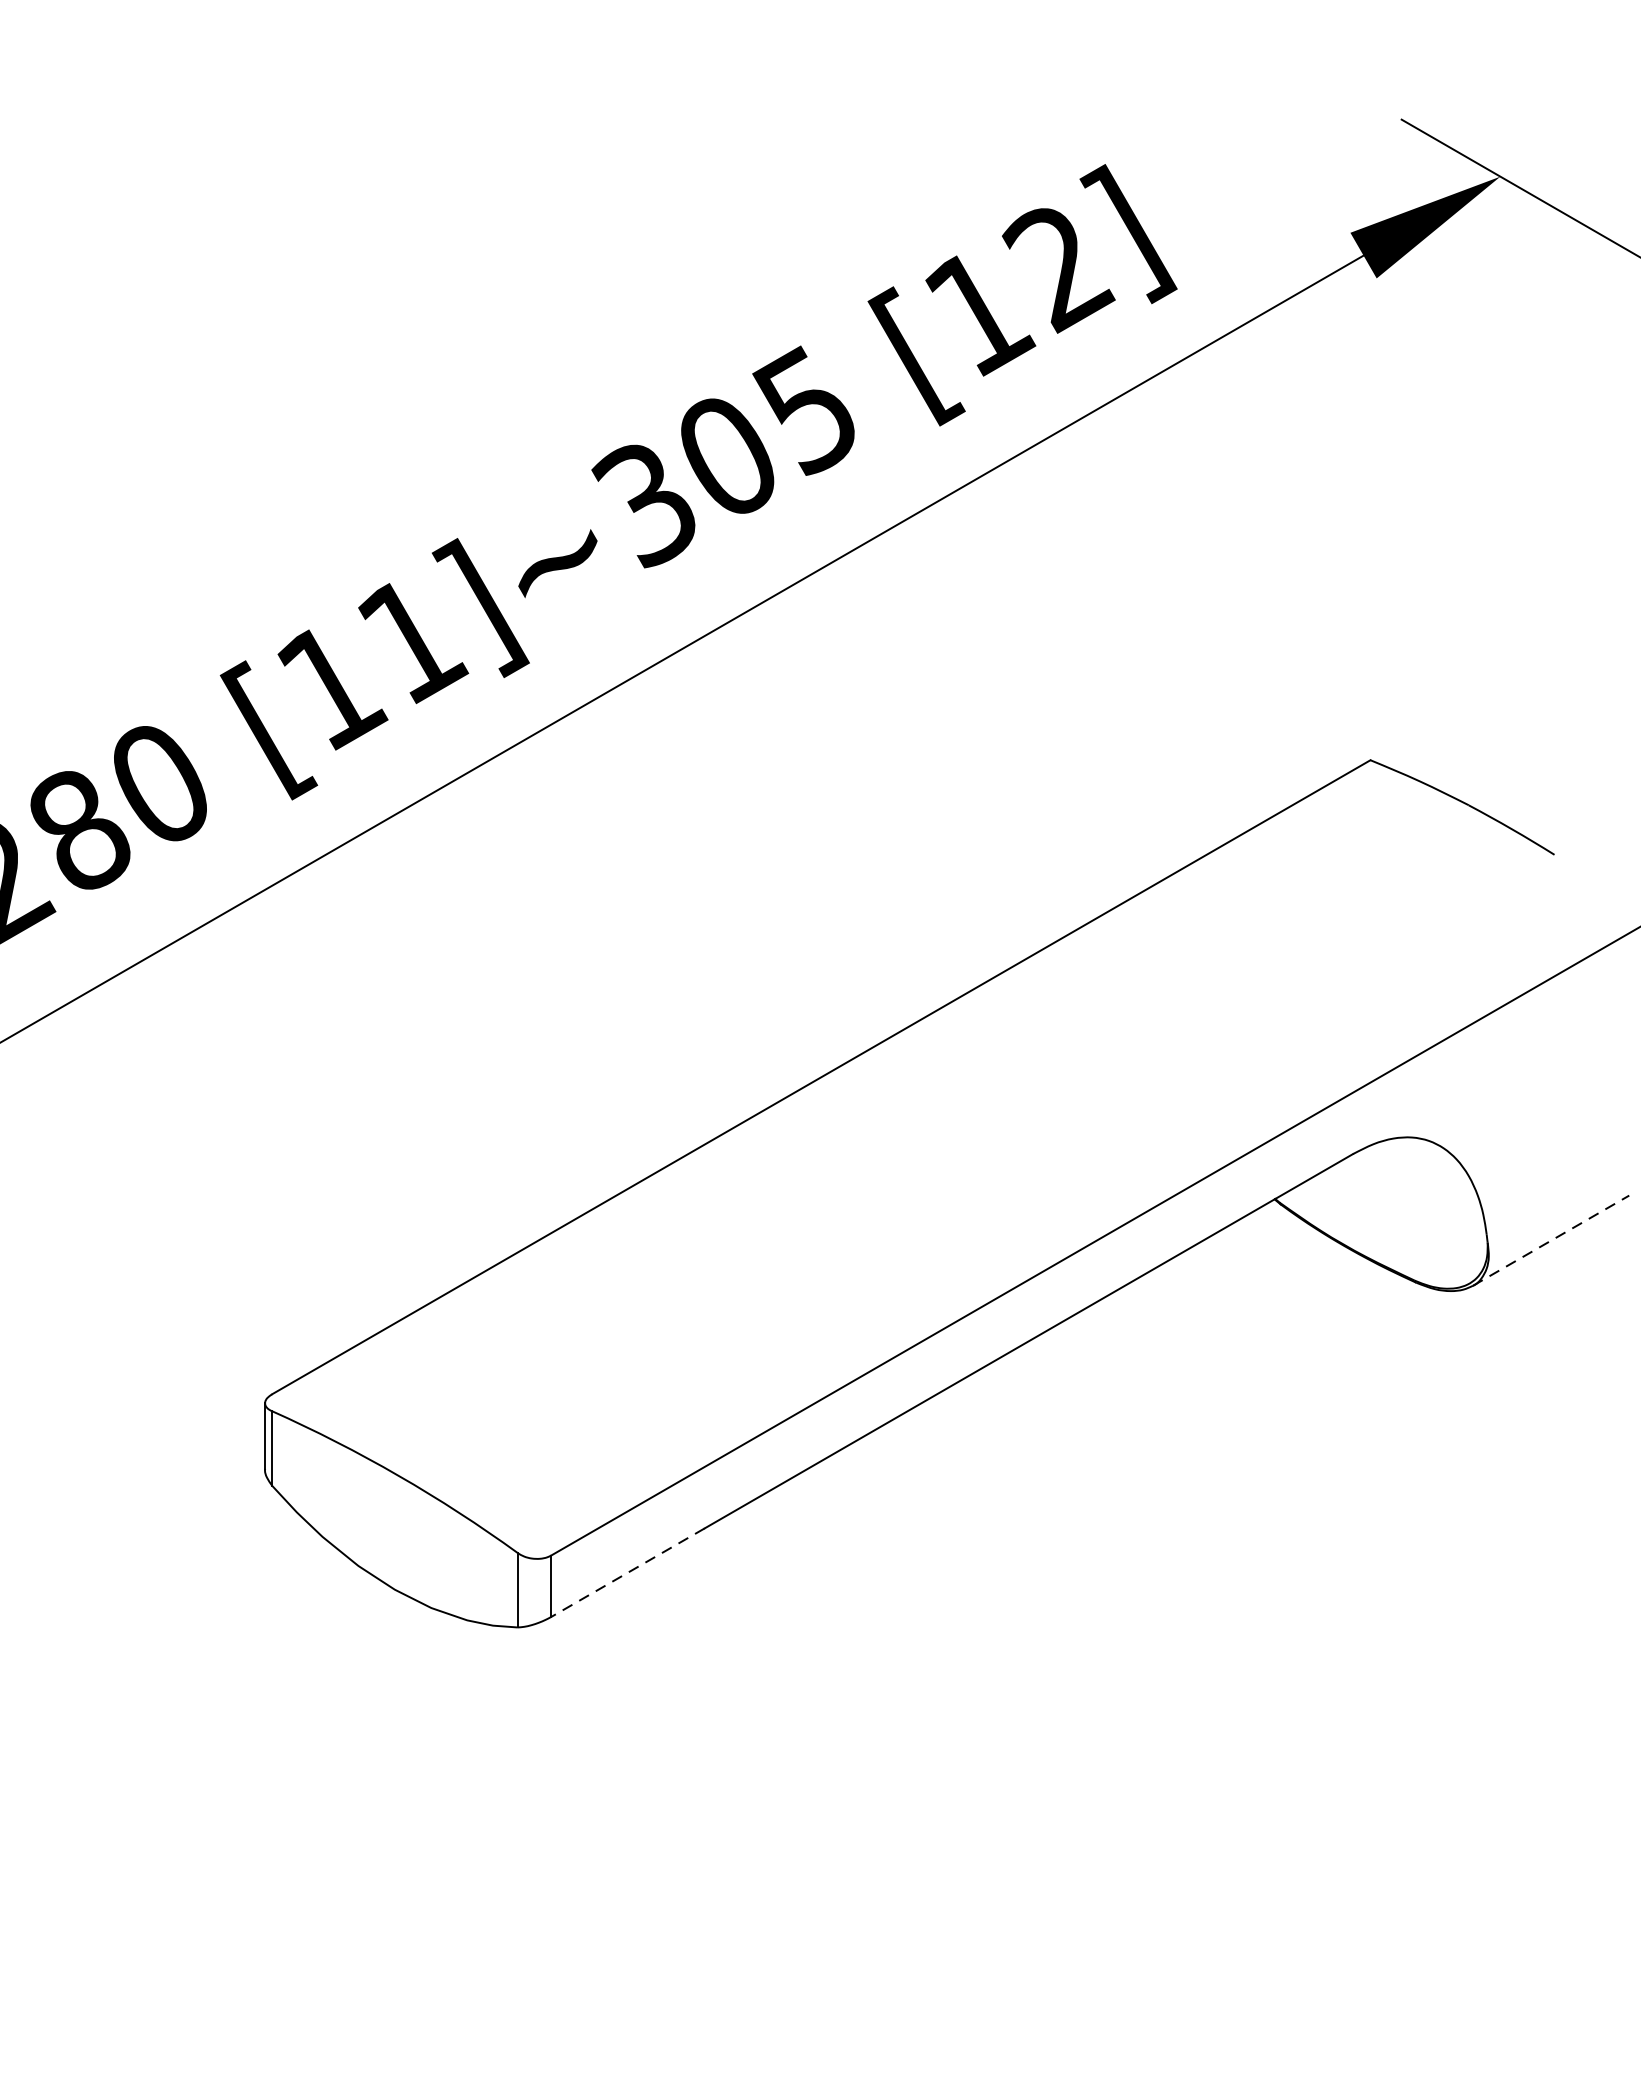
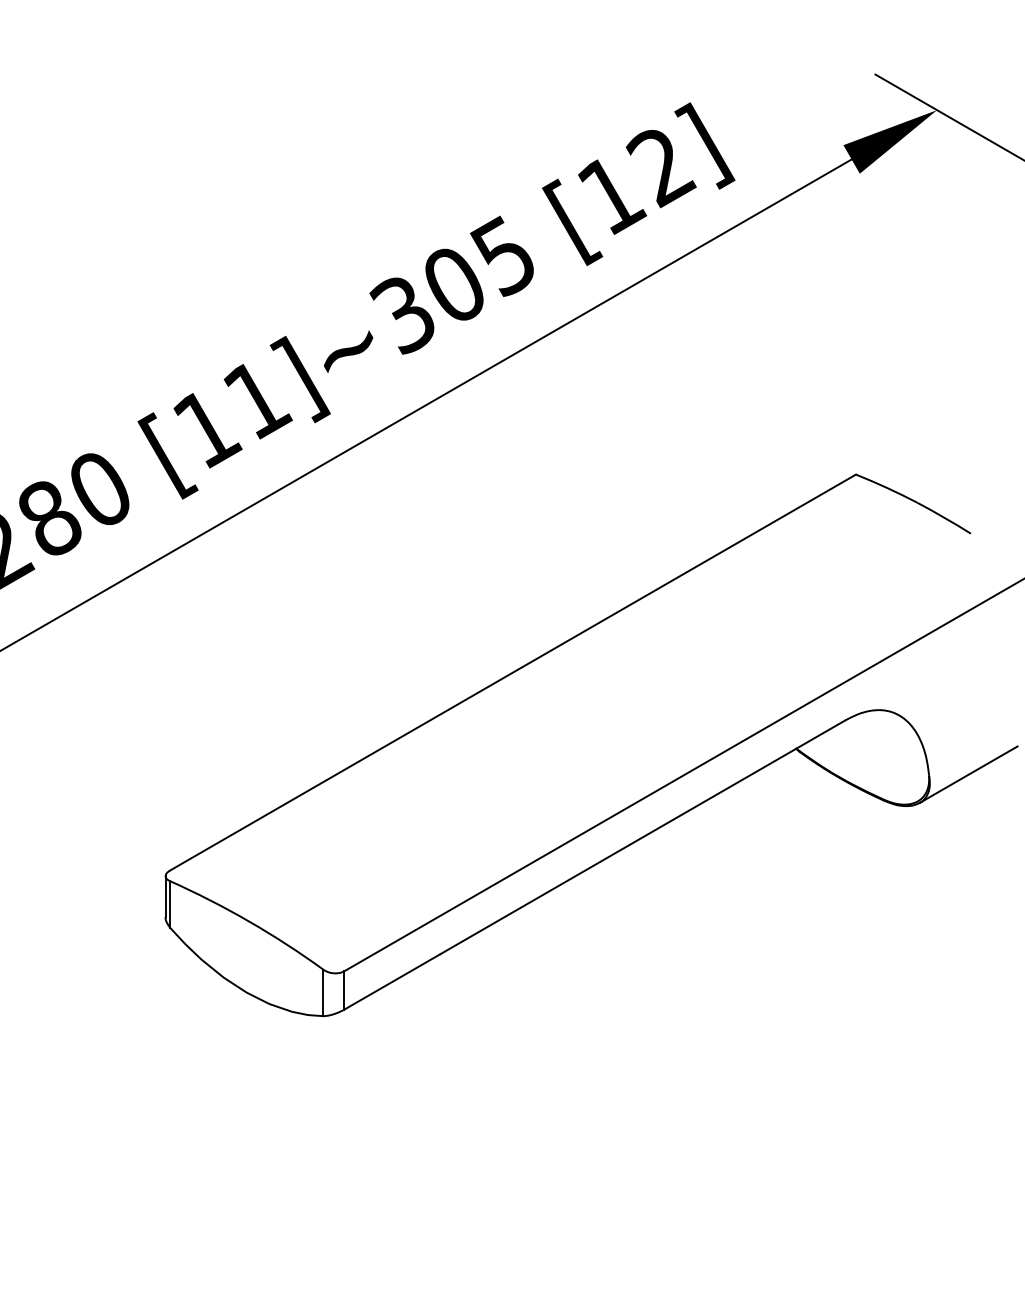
line: (1552, 1240) -> (969, 774), dashed -> solid
line: (626, 1573) -> (391, 982), dashed -> solid

